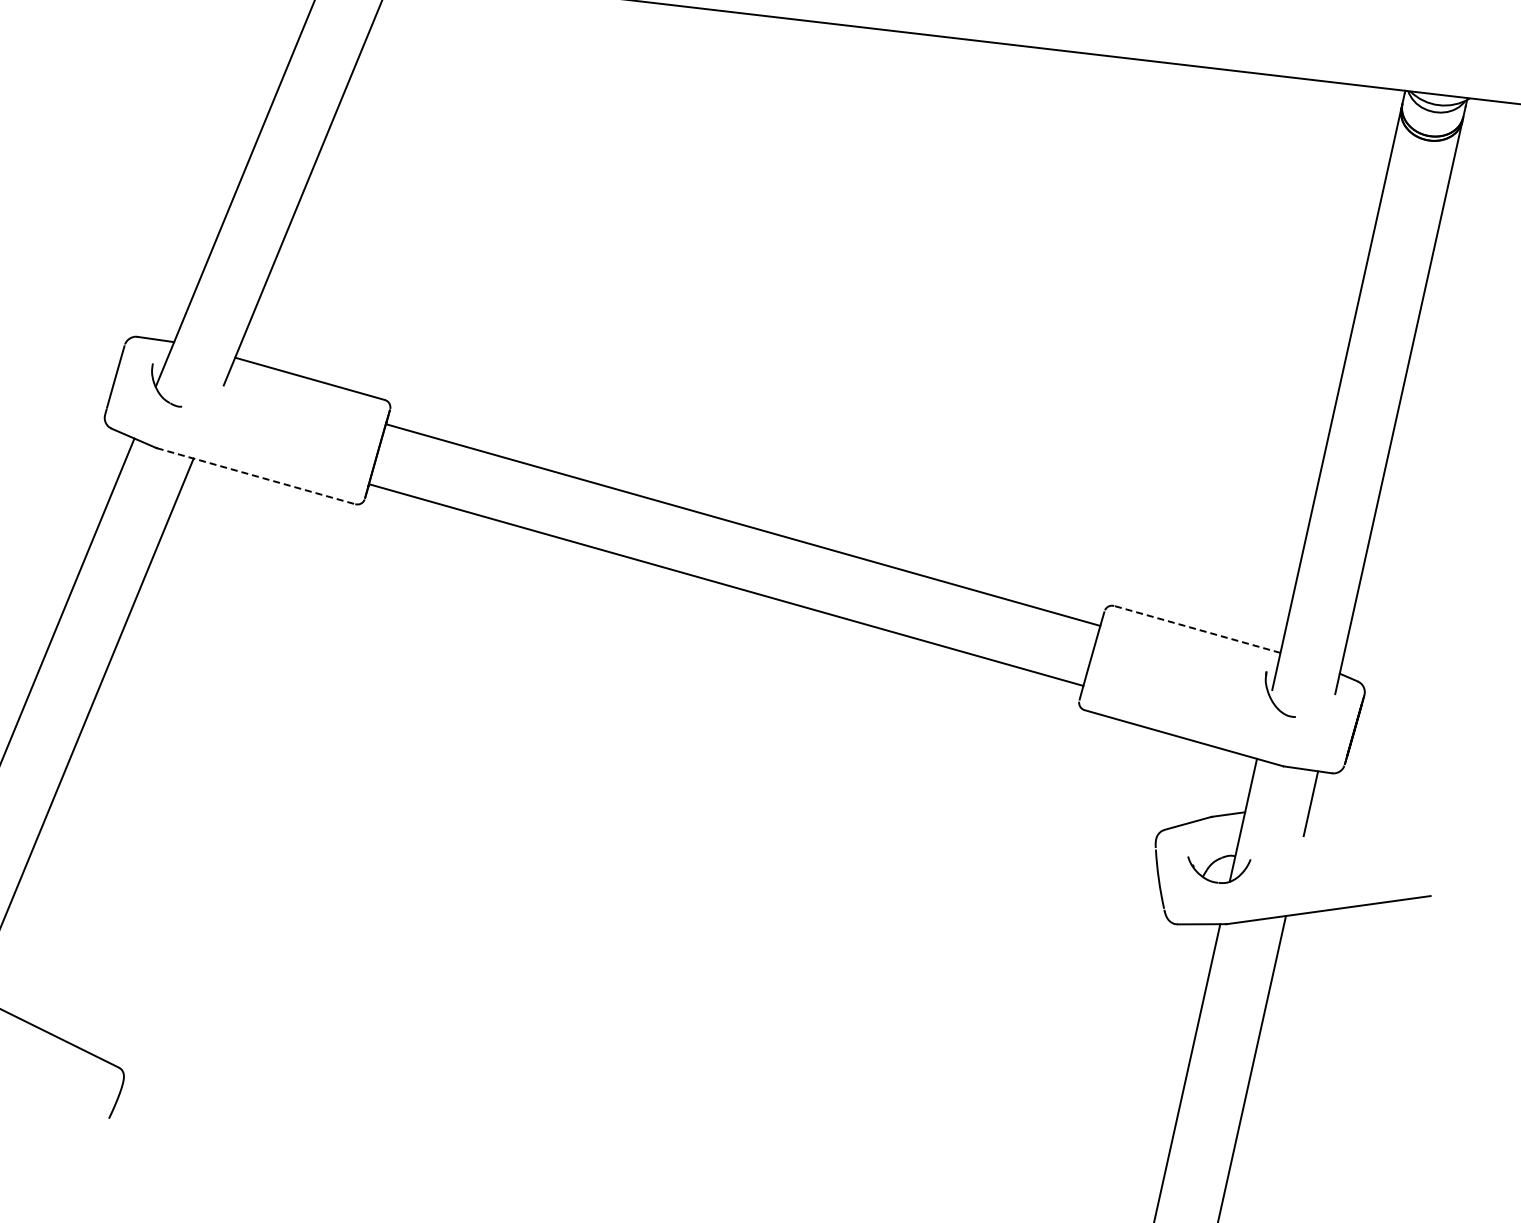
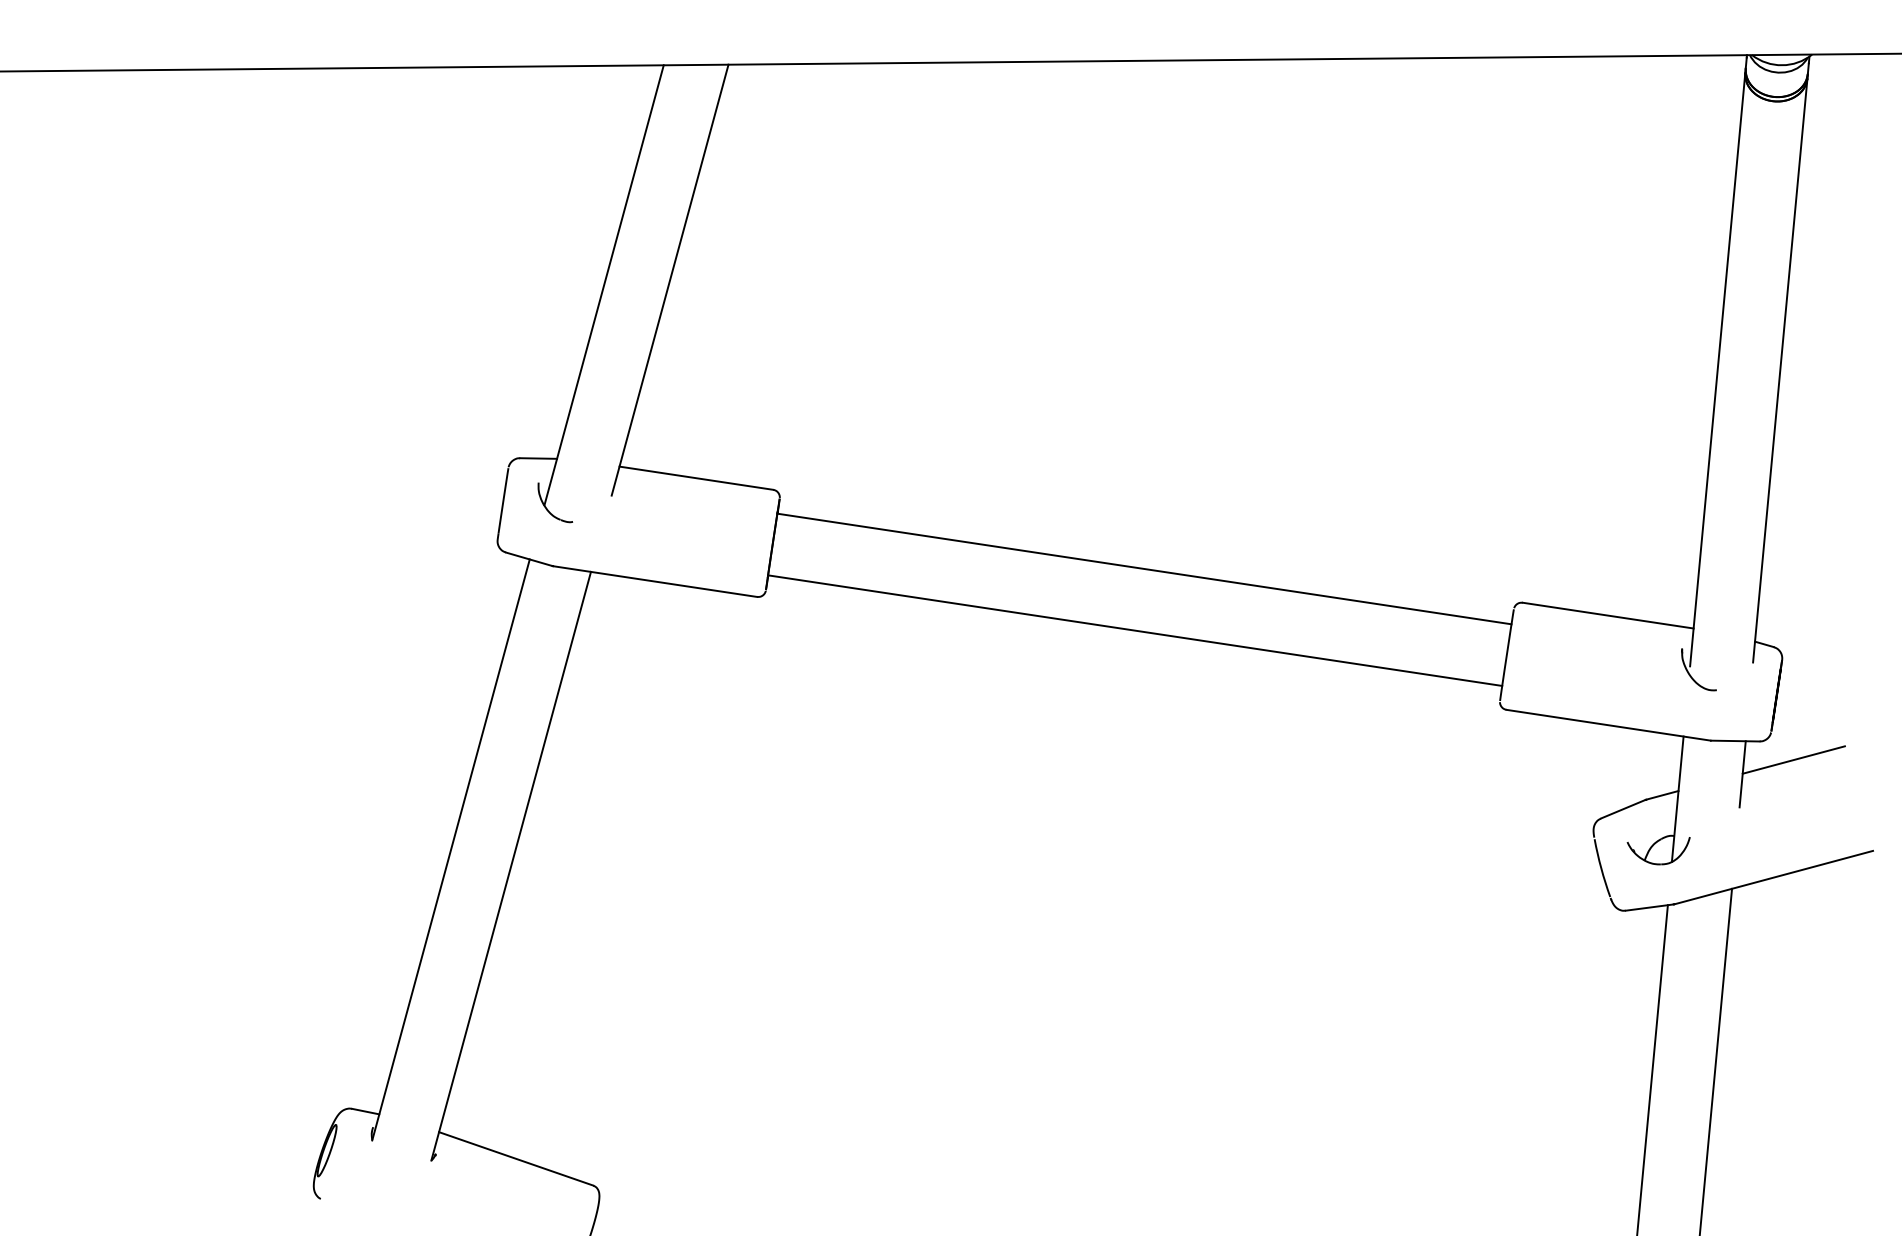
line: (256, 476) -> (655, 581), dashed -> solid
line: (1196, 629) -> (1607, 615), dashed -> solid
line: (1363, 795) -> (1793, 759), added

